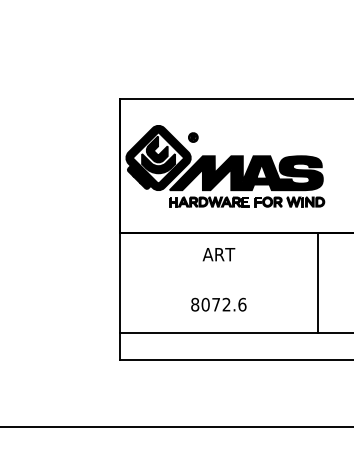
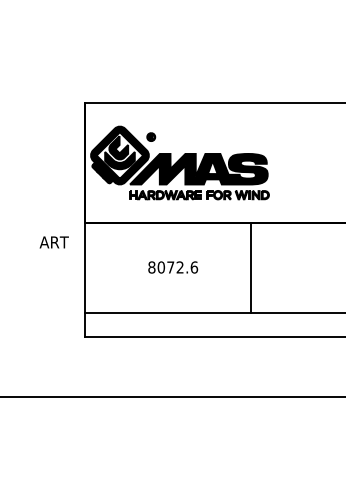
text: (218, 254) -> (53, 242), moved
line: (318, 282) -> (251, 267), moved
text: (219, 304) -> (173, 267), moved

